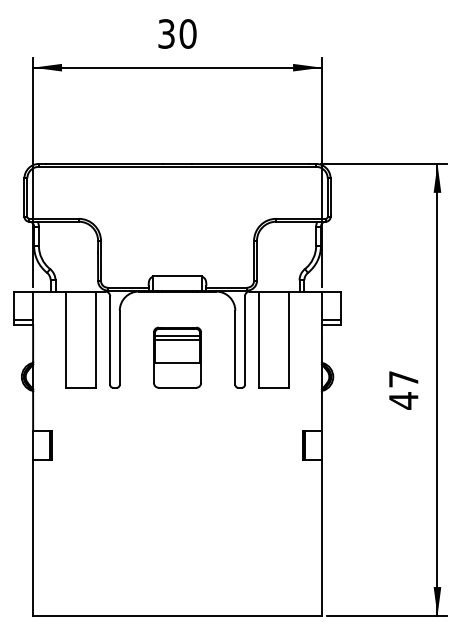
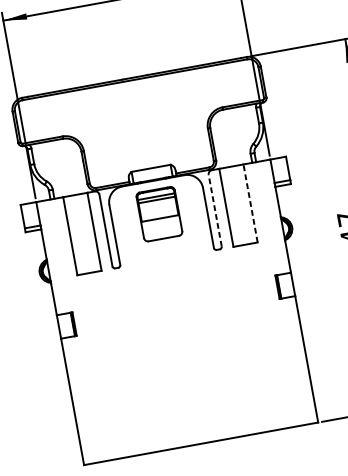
line: (288, 339) -> (250, 203), solid -> dashed
line: (244, 340) -> (214, 210), solid -> dashed
part: (177, 357) -> (159, 214), moved

